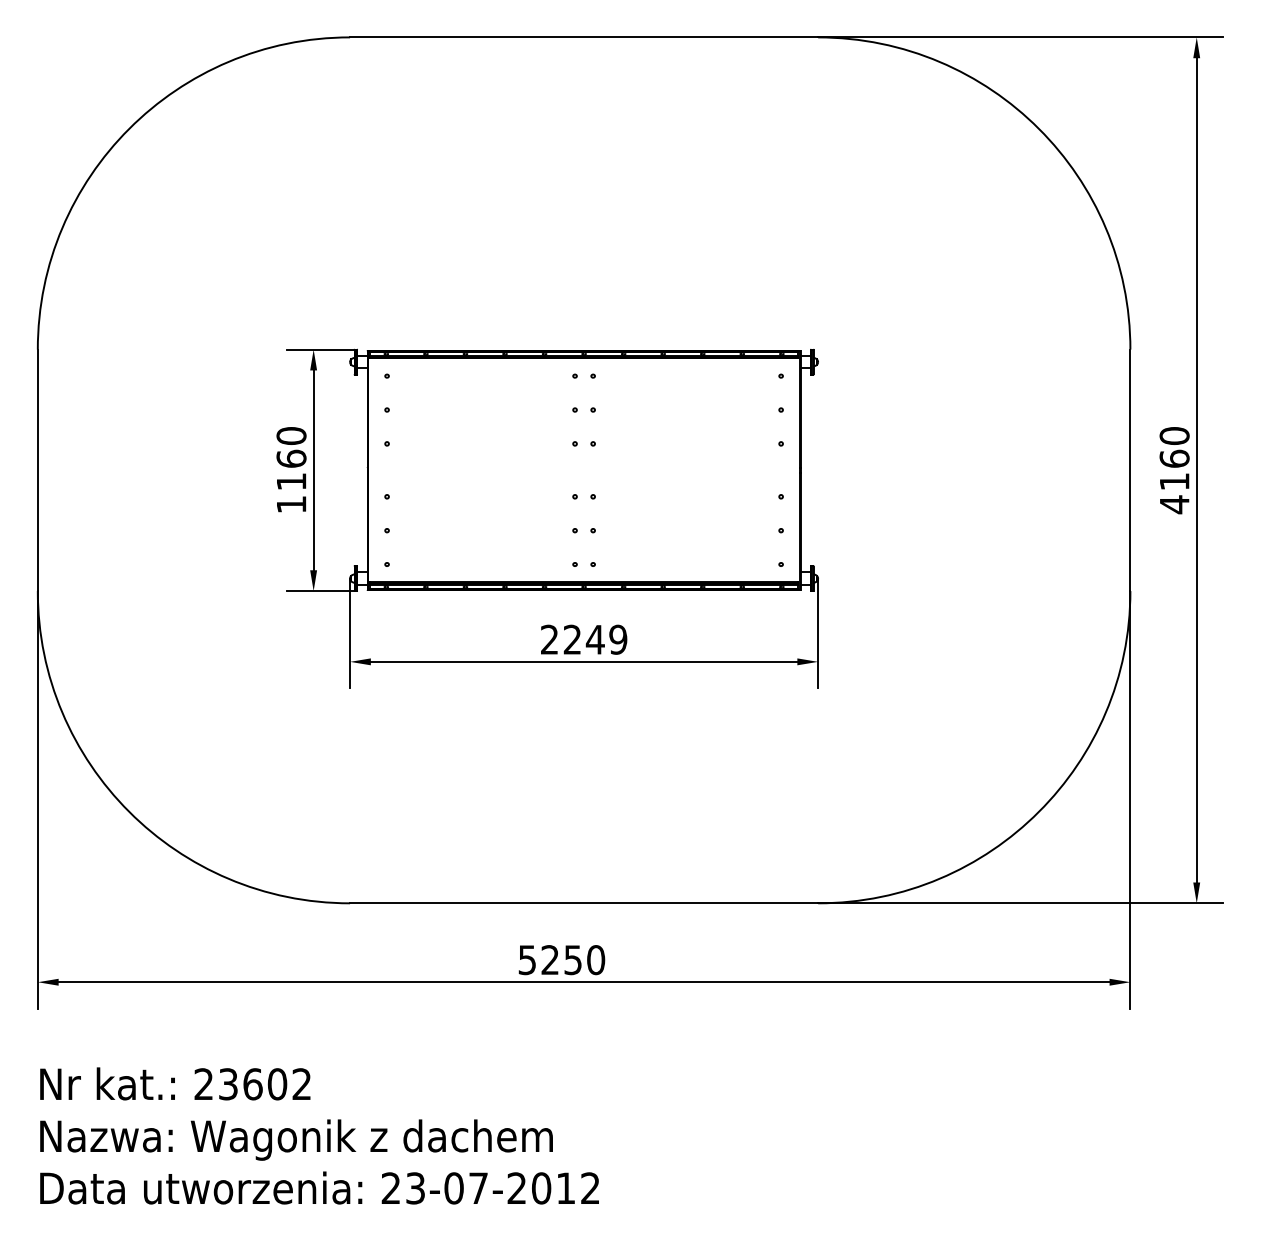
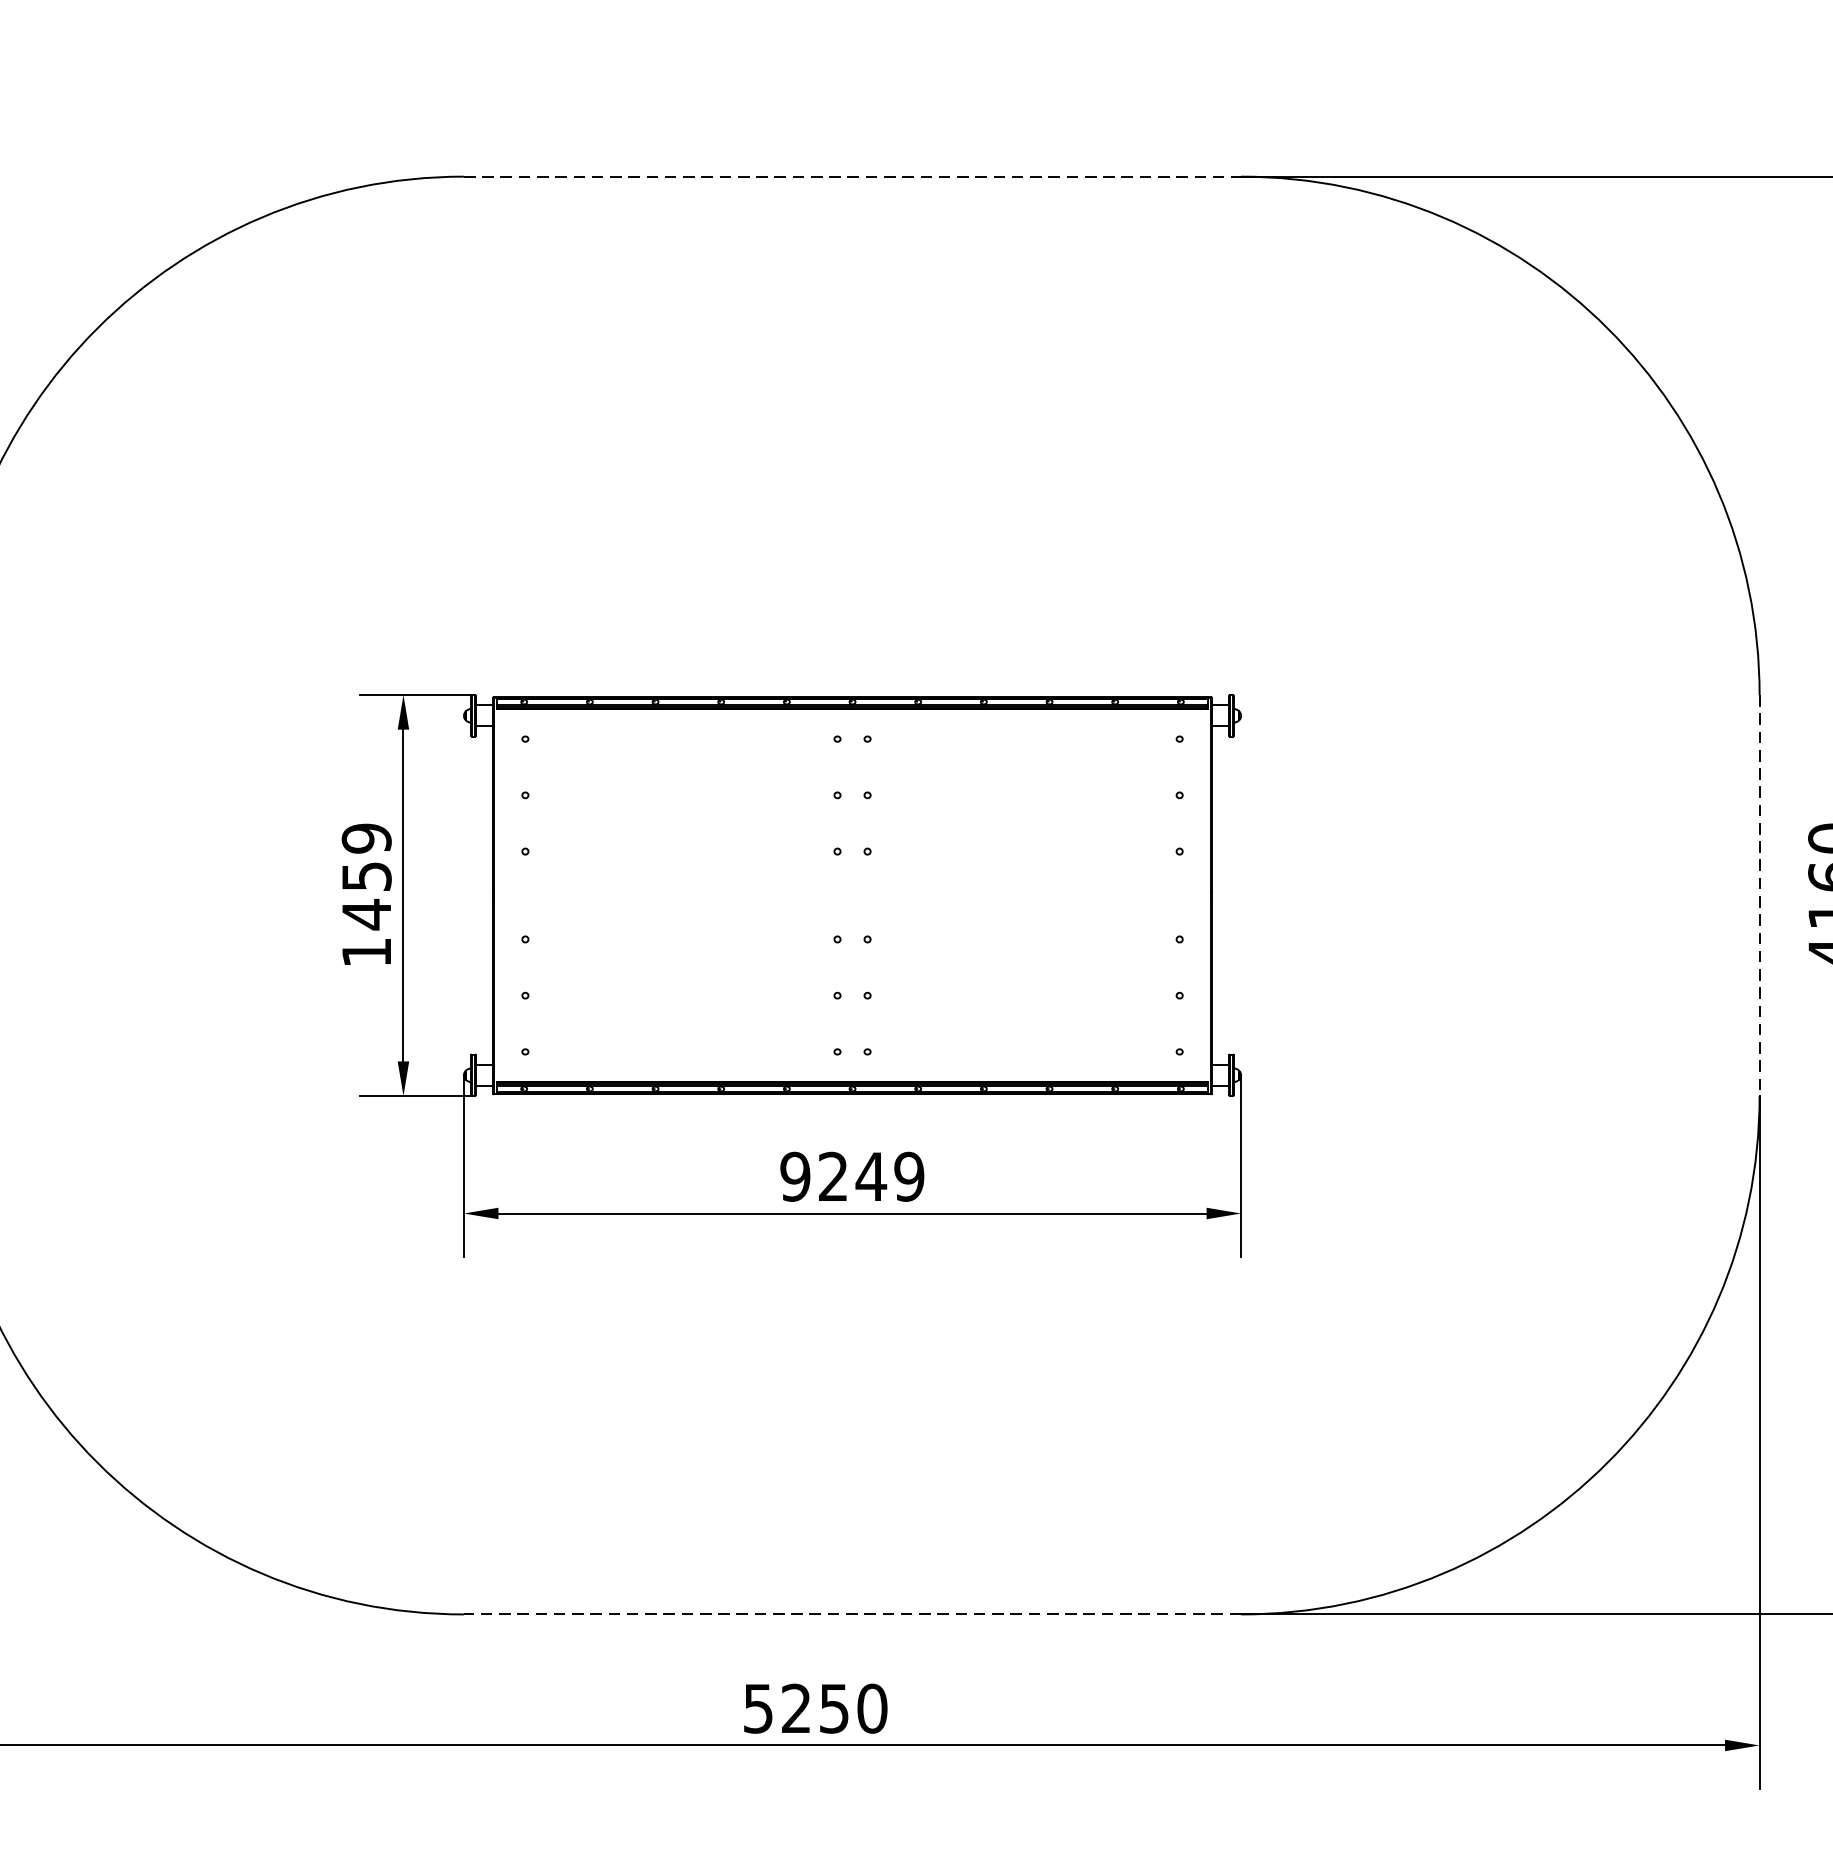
line: (584, 37) -> (853, 176), solid -> dashed
text: (291, 459) -> (366, 877), 1160 -> 1459
line: (1130, 470) -> (1759, 895), solid -> dashed
text: (549, 639) -> (795, 1176), 2249 -> 9249
line: (583, 903) -> (851, 1614), solid -> dashed

